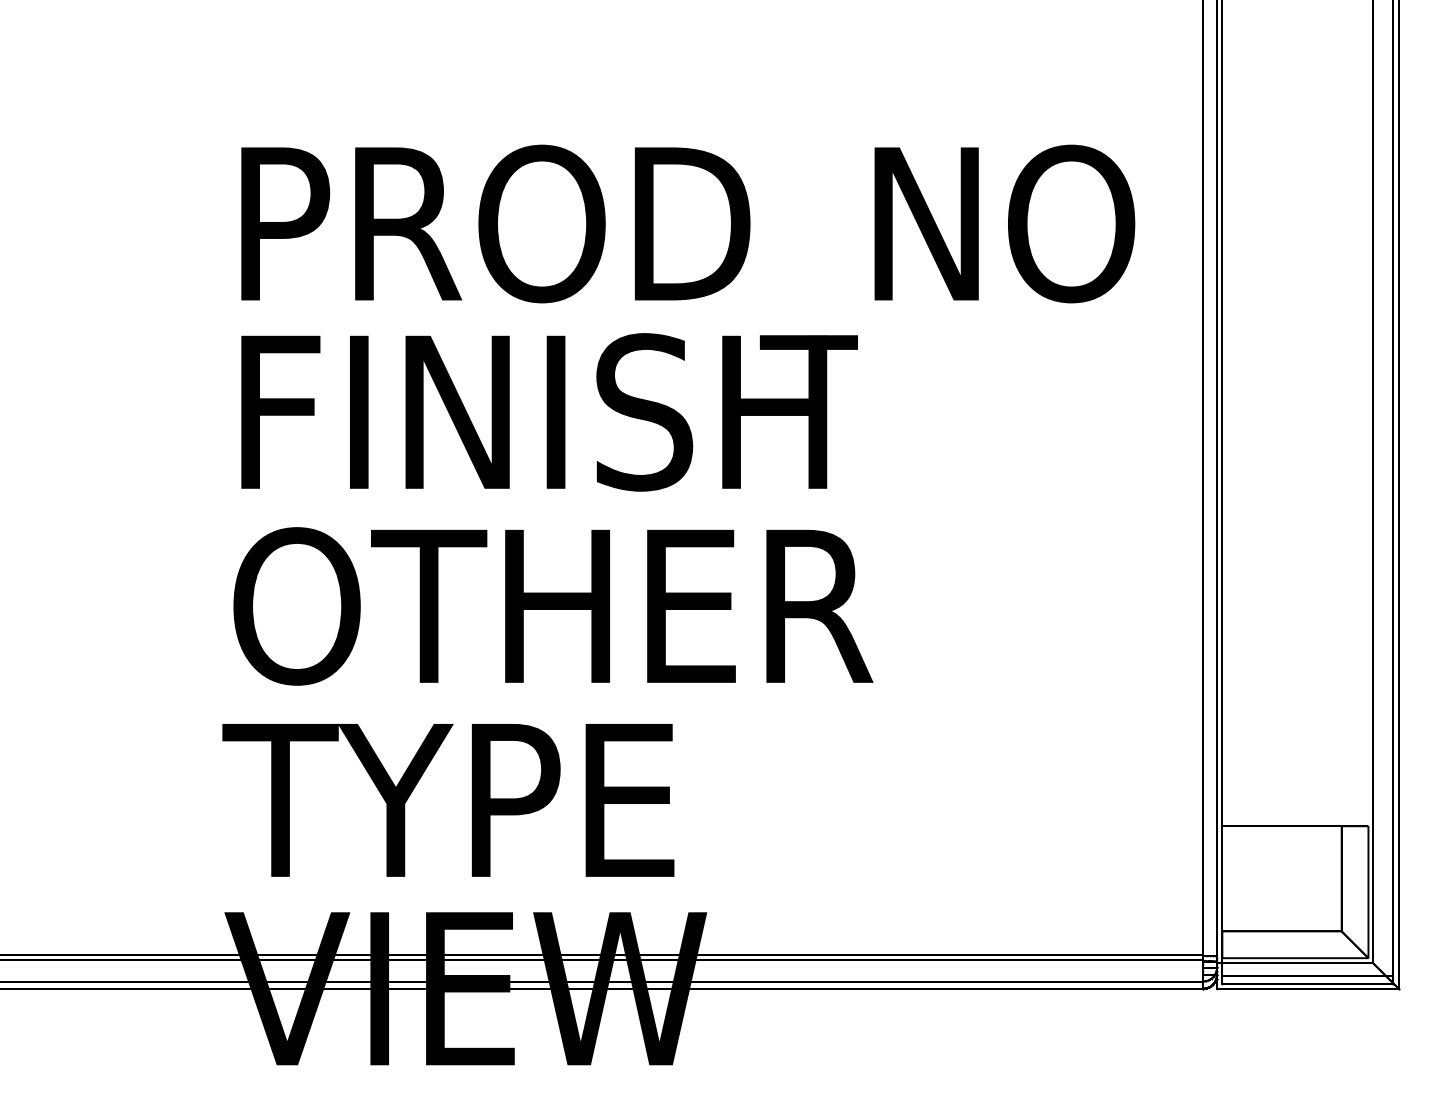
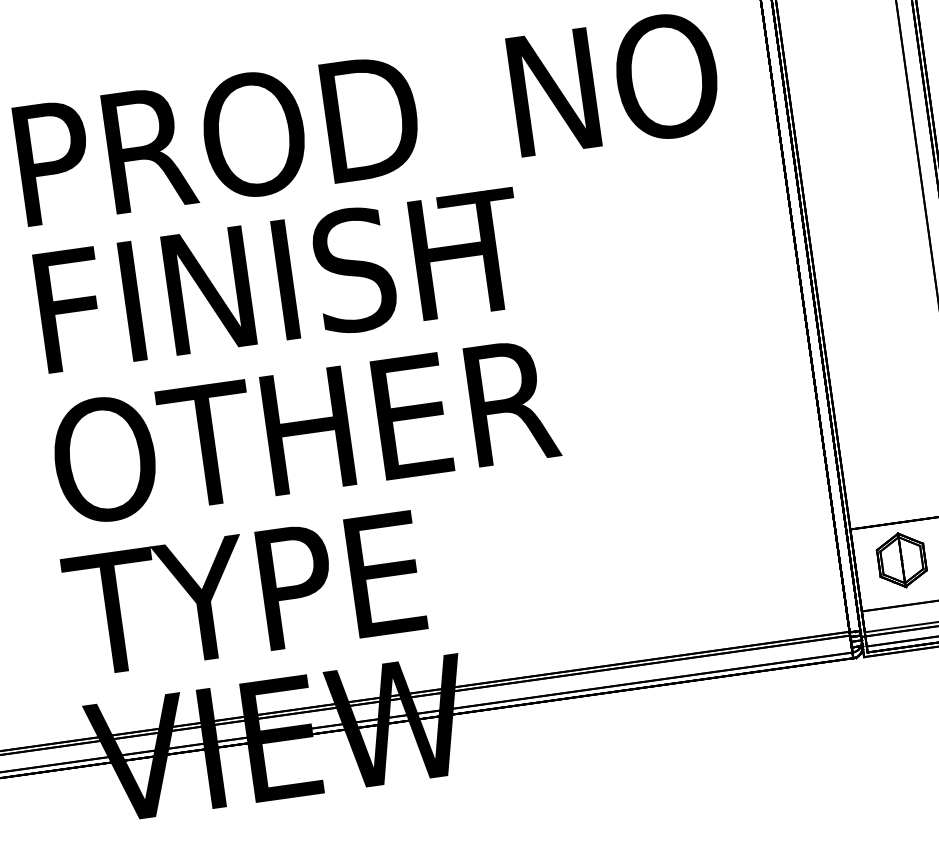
part: (1281, 873) -> (901, 559), added

